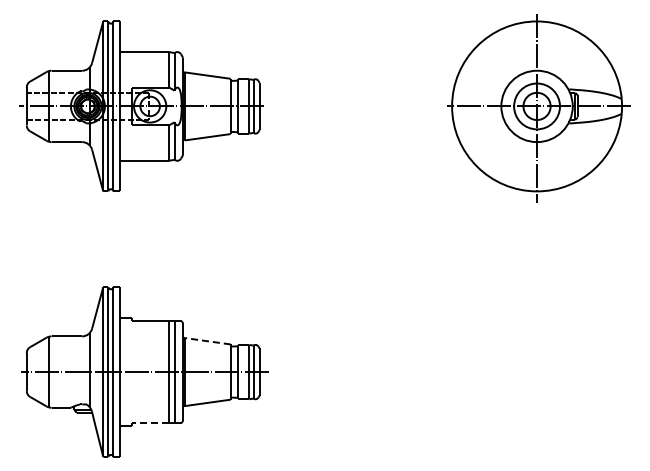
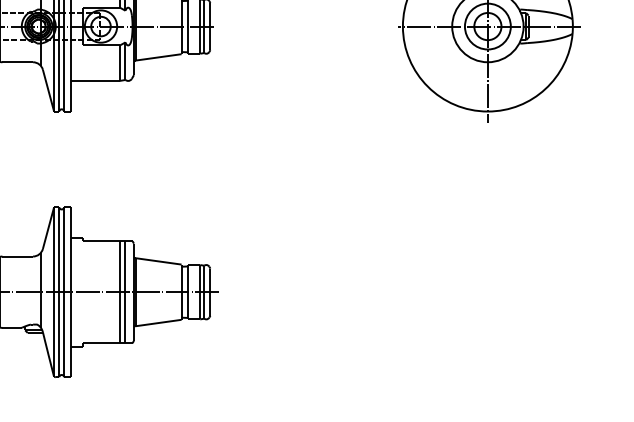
line: (207, 341) -> (158, 261), dashed -> solid
line: (150, 423) -> (101, 343), dashed -> solid

